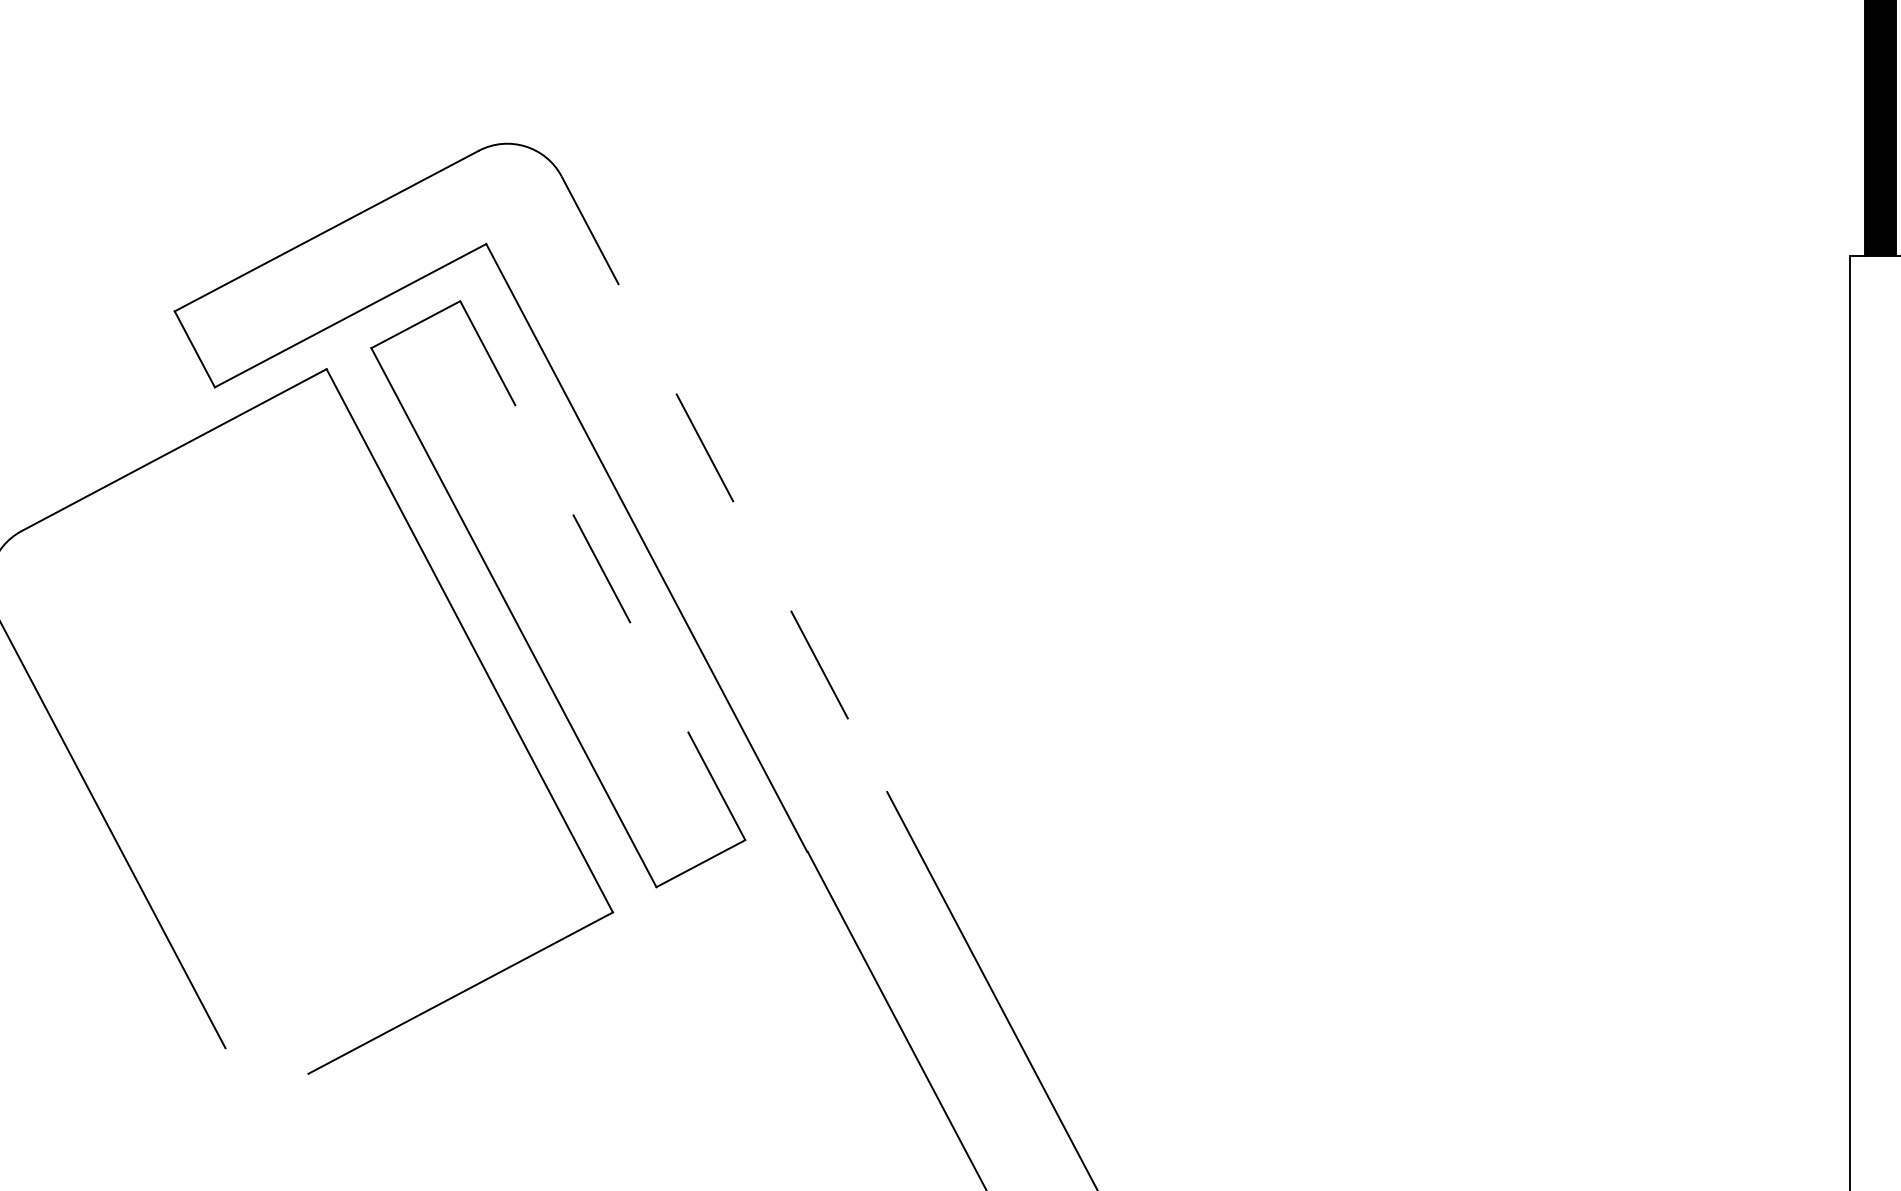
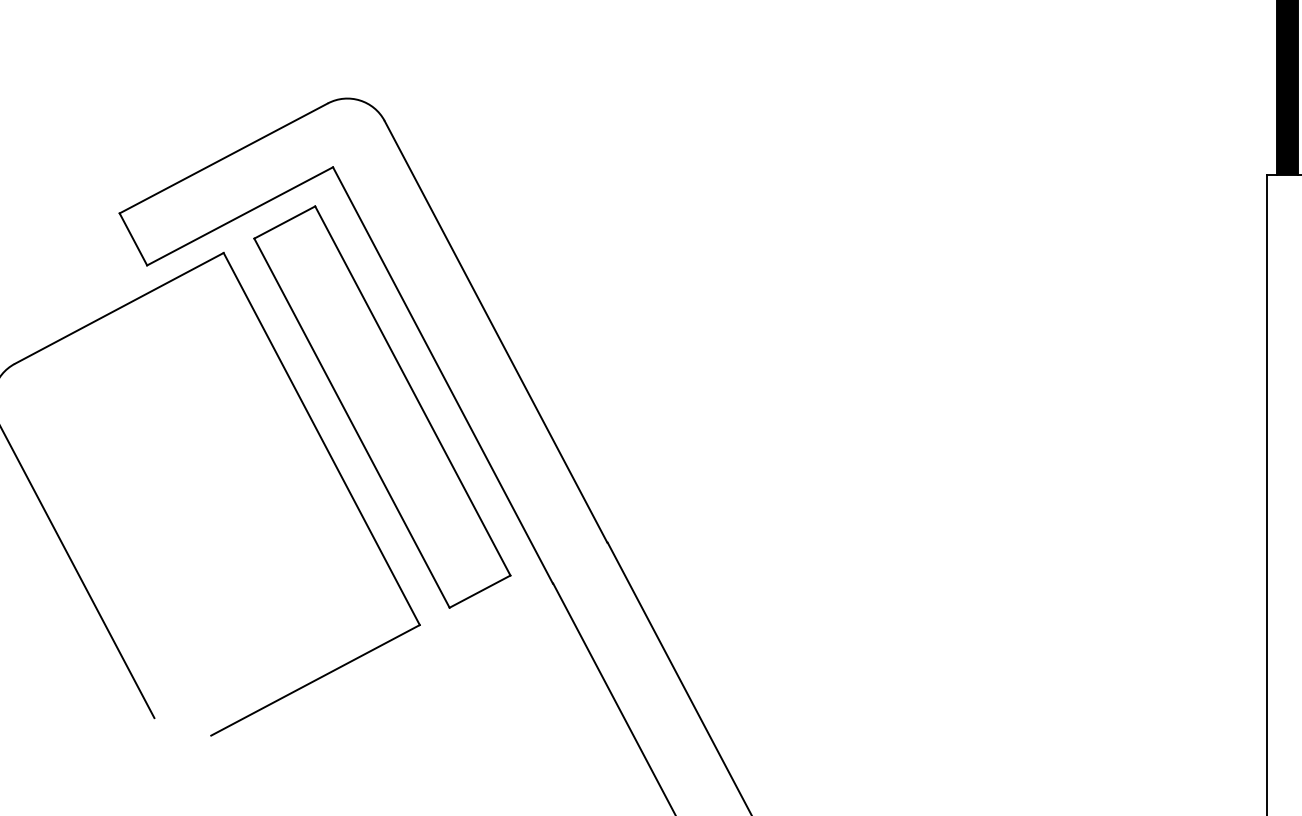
line: (724, 485) -> (496, 332), dashed -> solid
line: (602, 569) -> (412, 390), dashed -> solid

